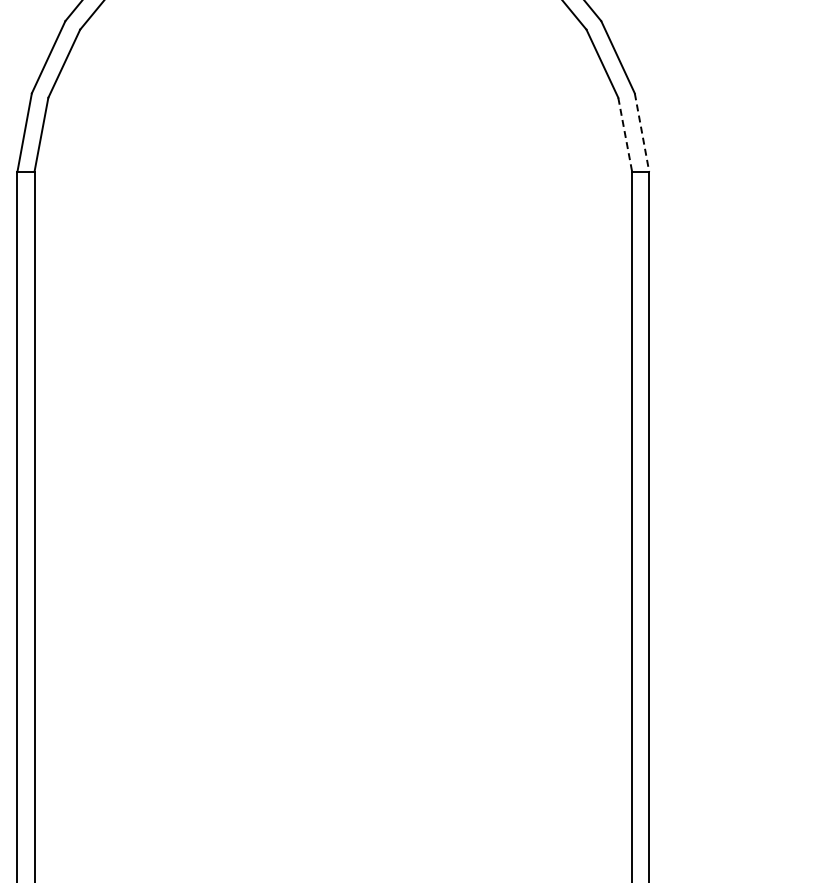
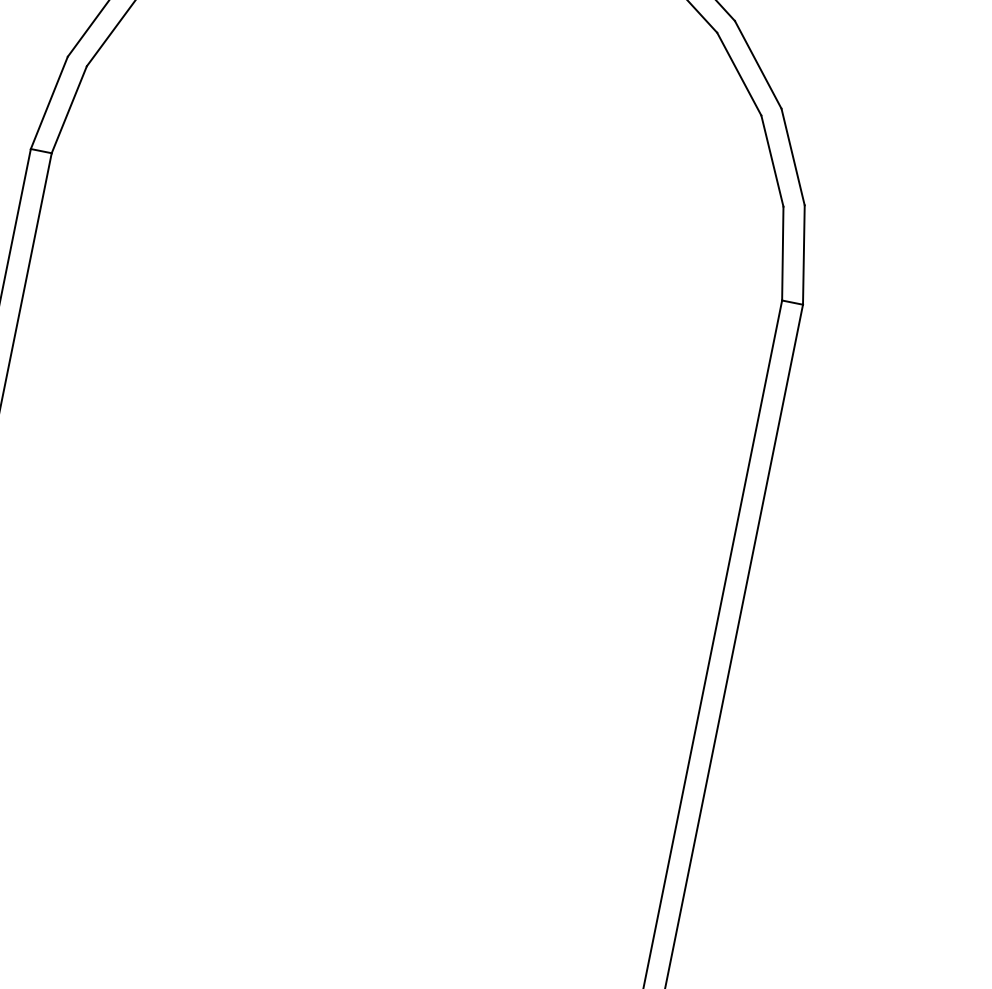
line: (642, 132) -> (804, 255), dashed -> solid
line: (625, 134) -> (783, 253), dashed -> solid

